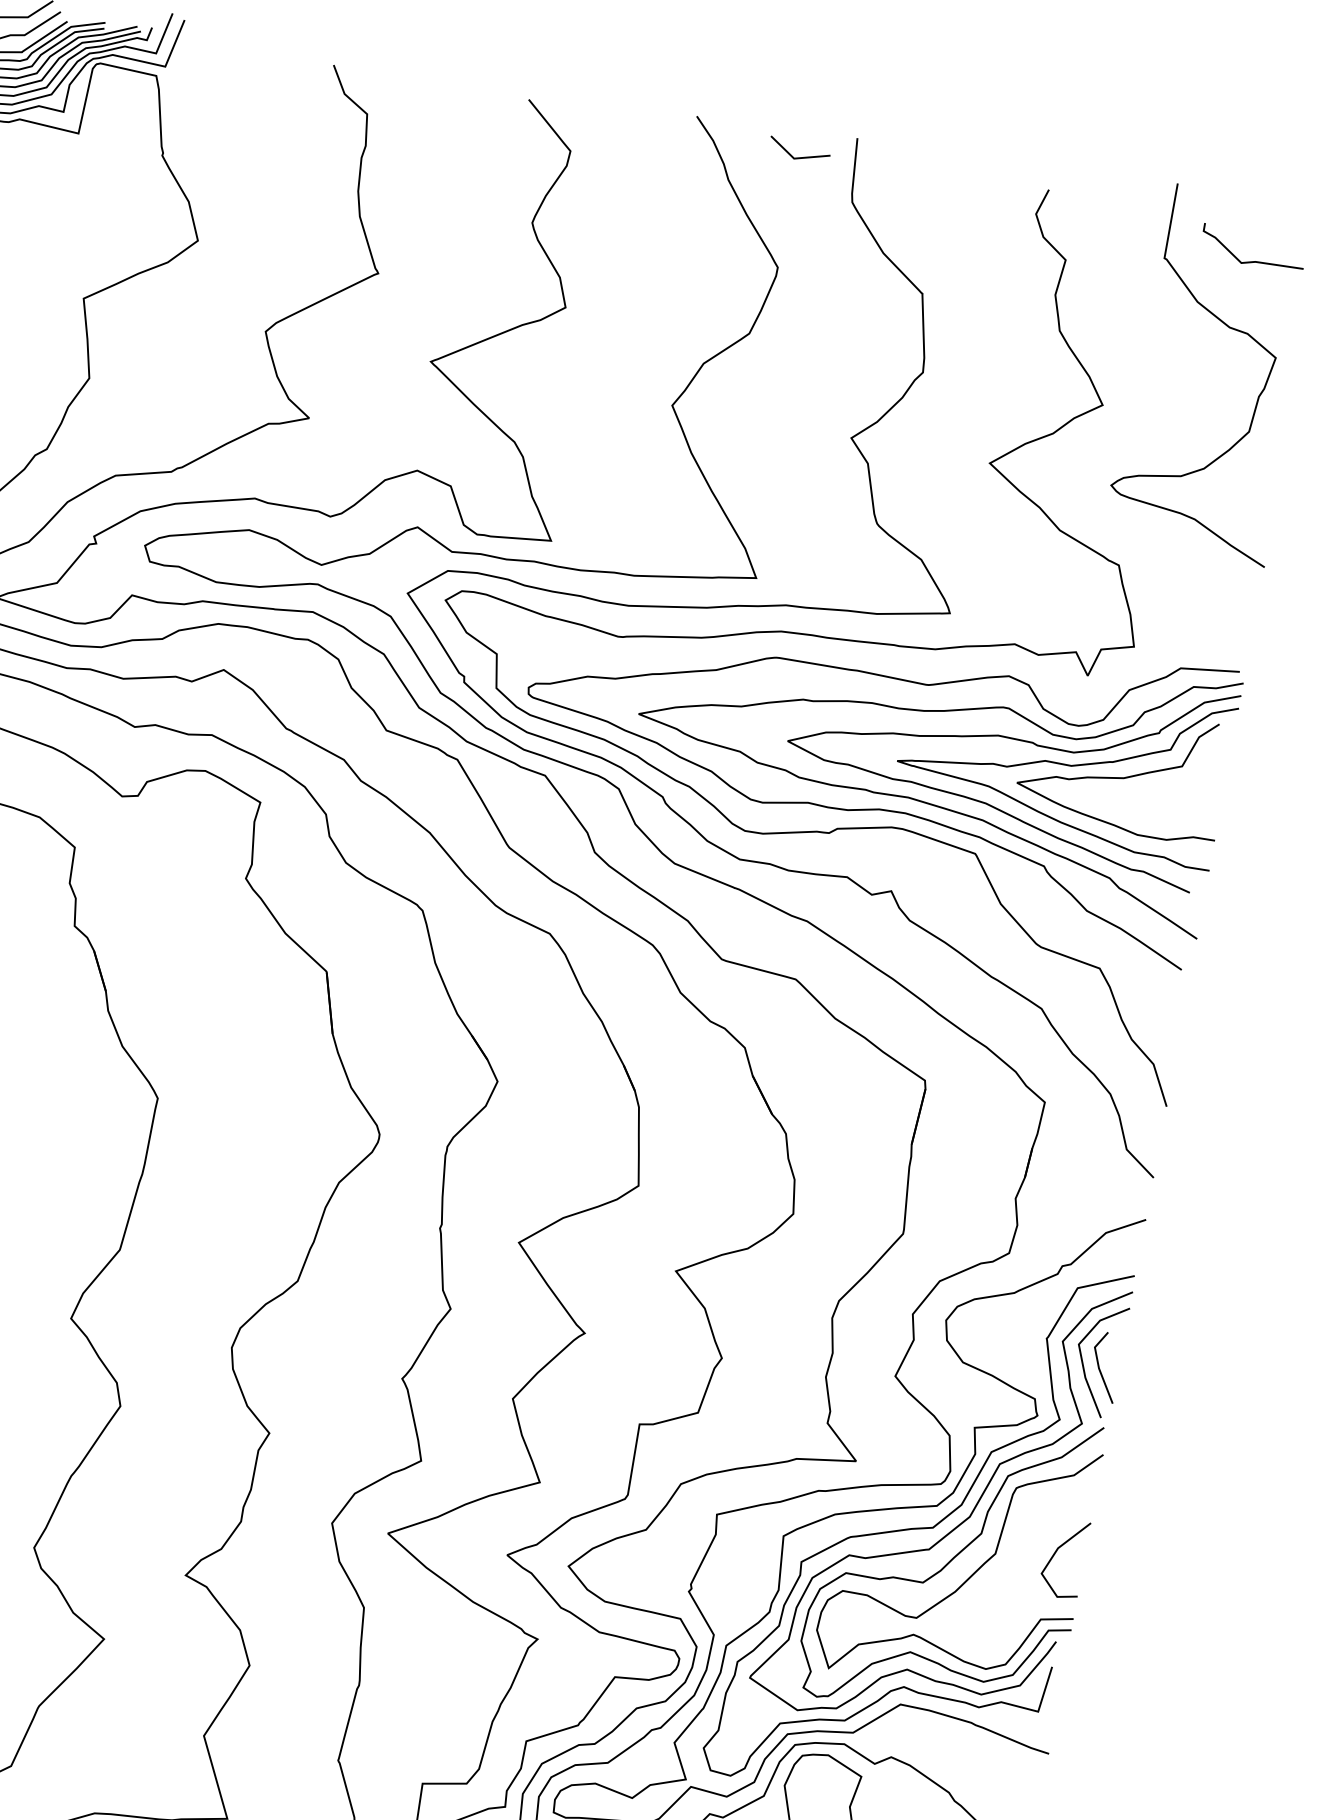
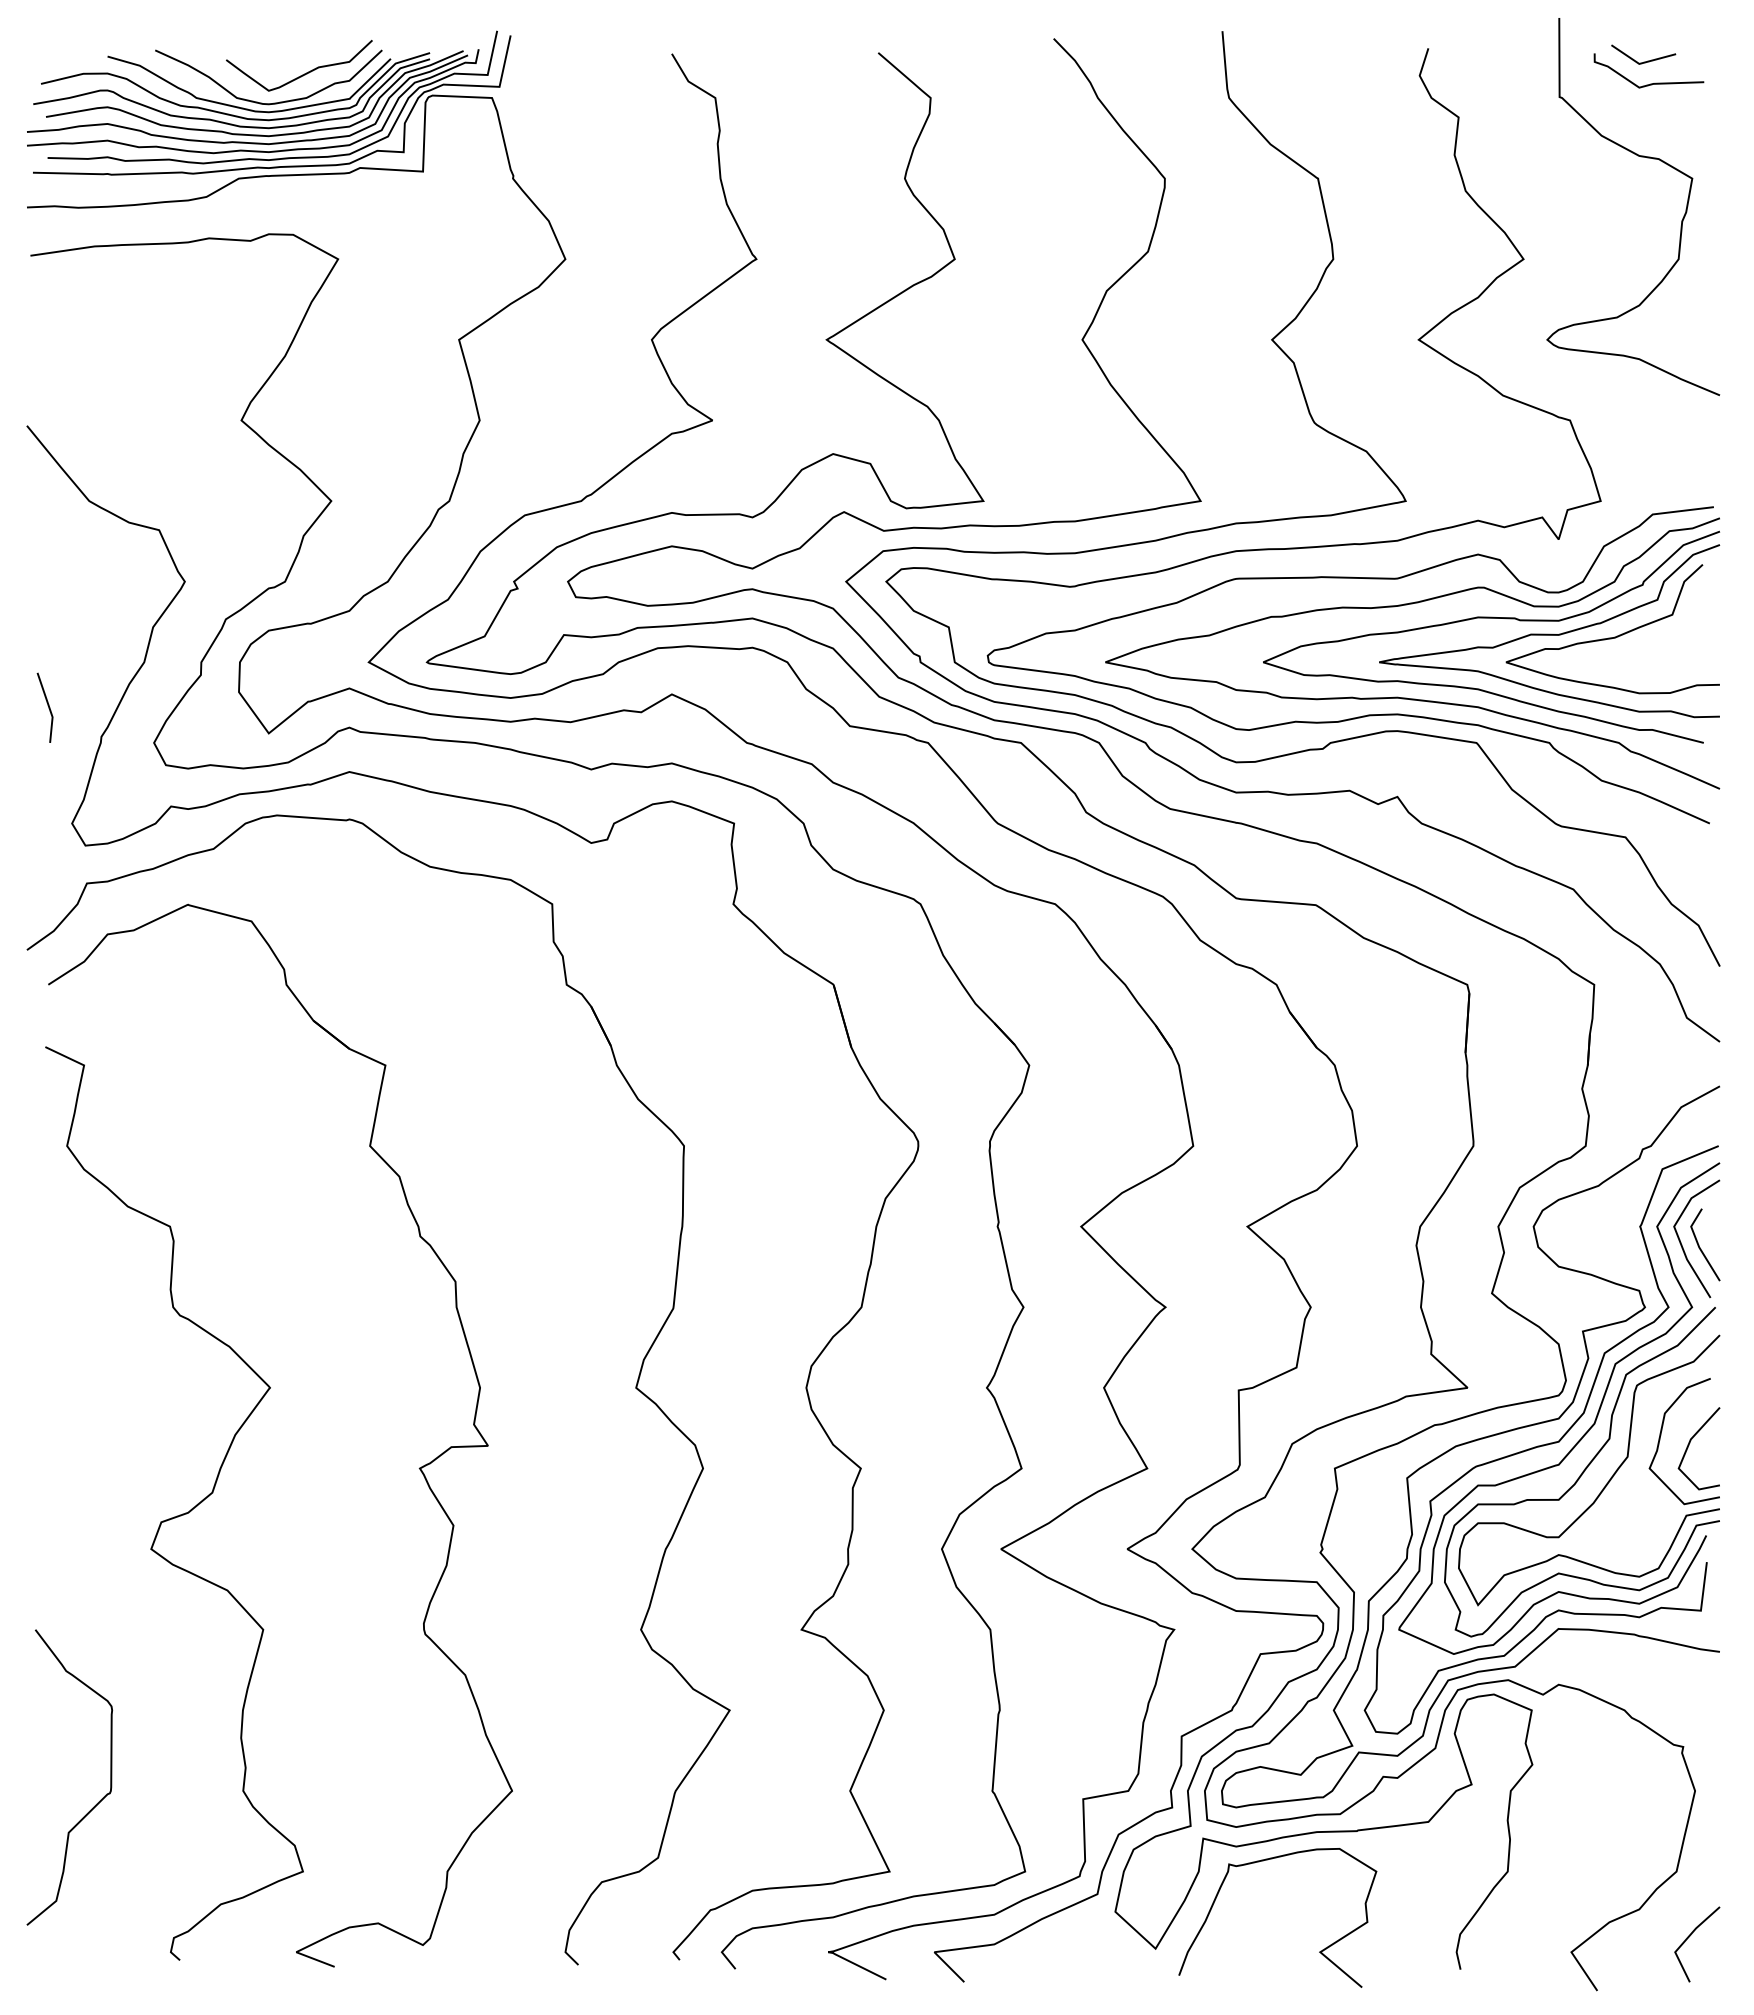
line: (798, 157) -> (1643, 61), moved
curve: (1031, 1539) -> (1661, 1435), added

